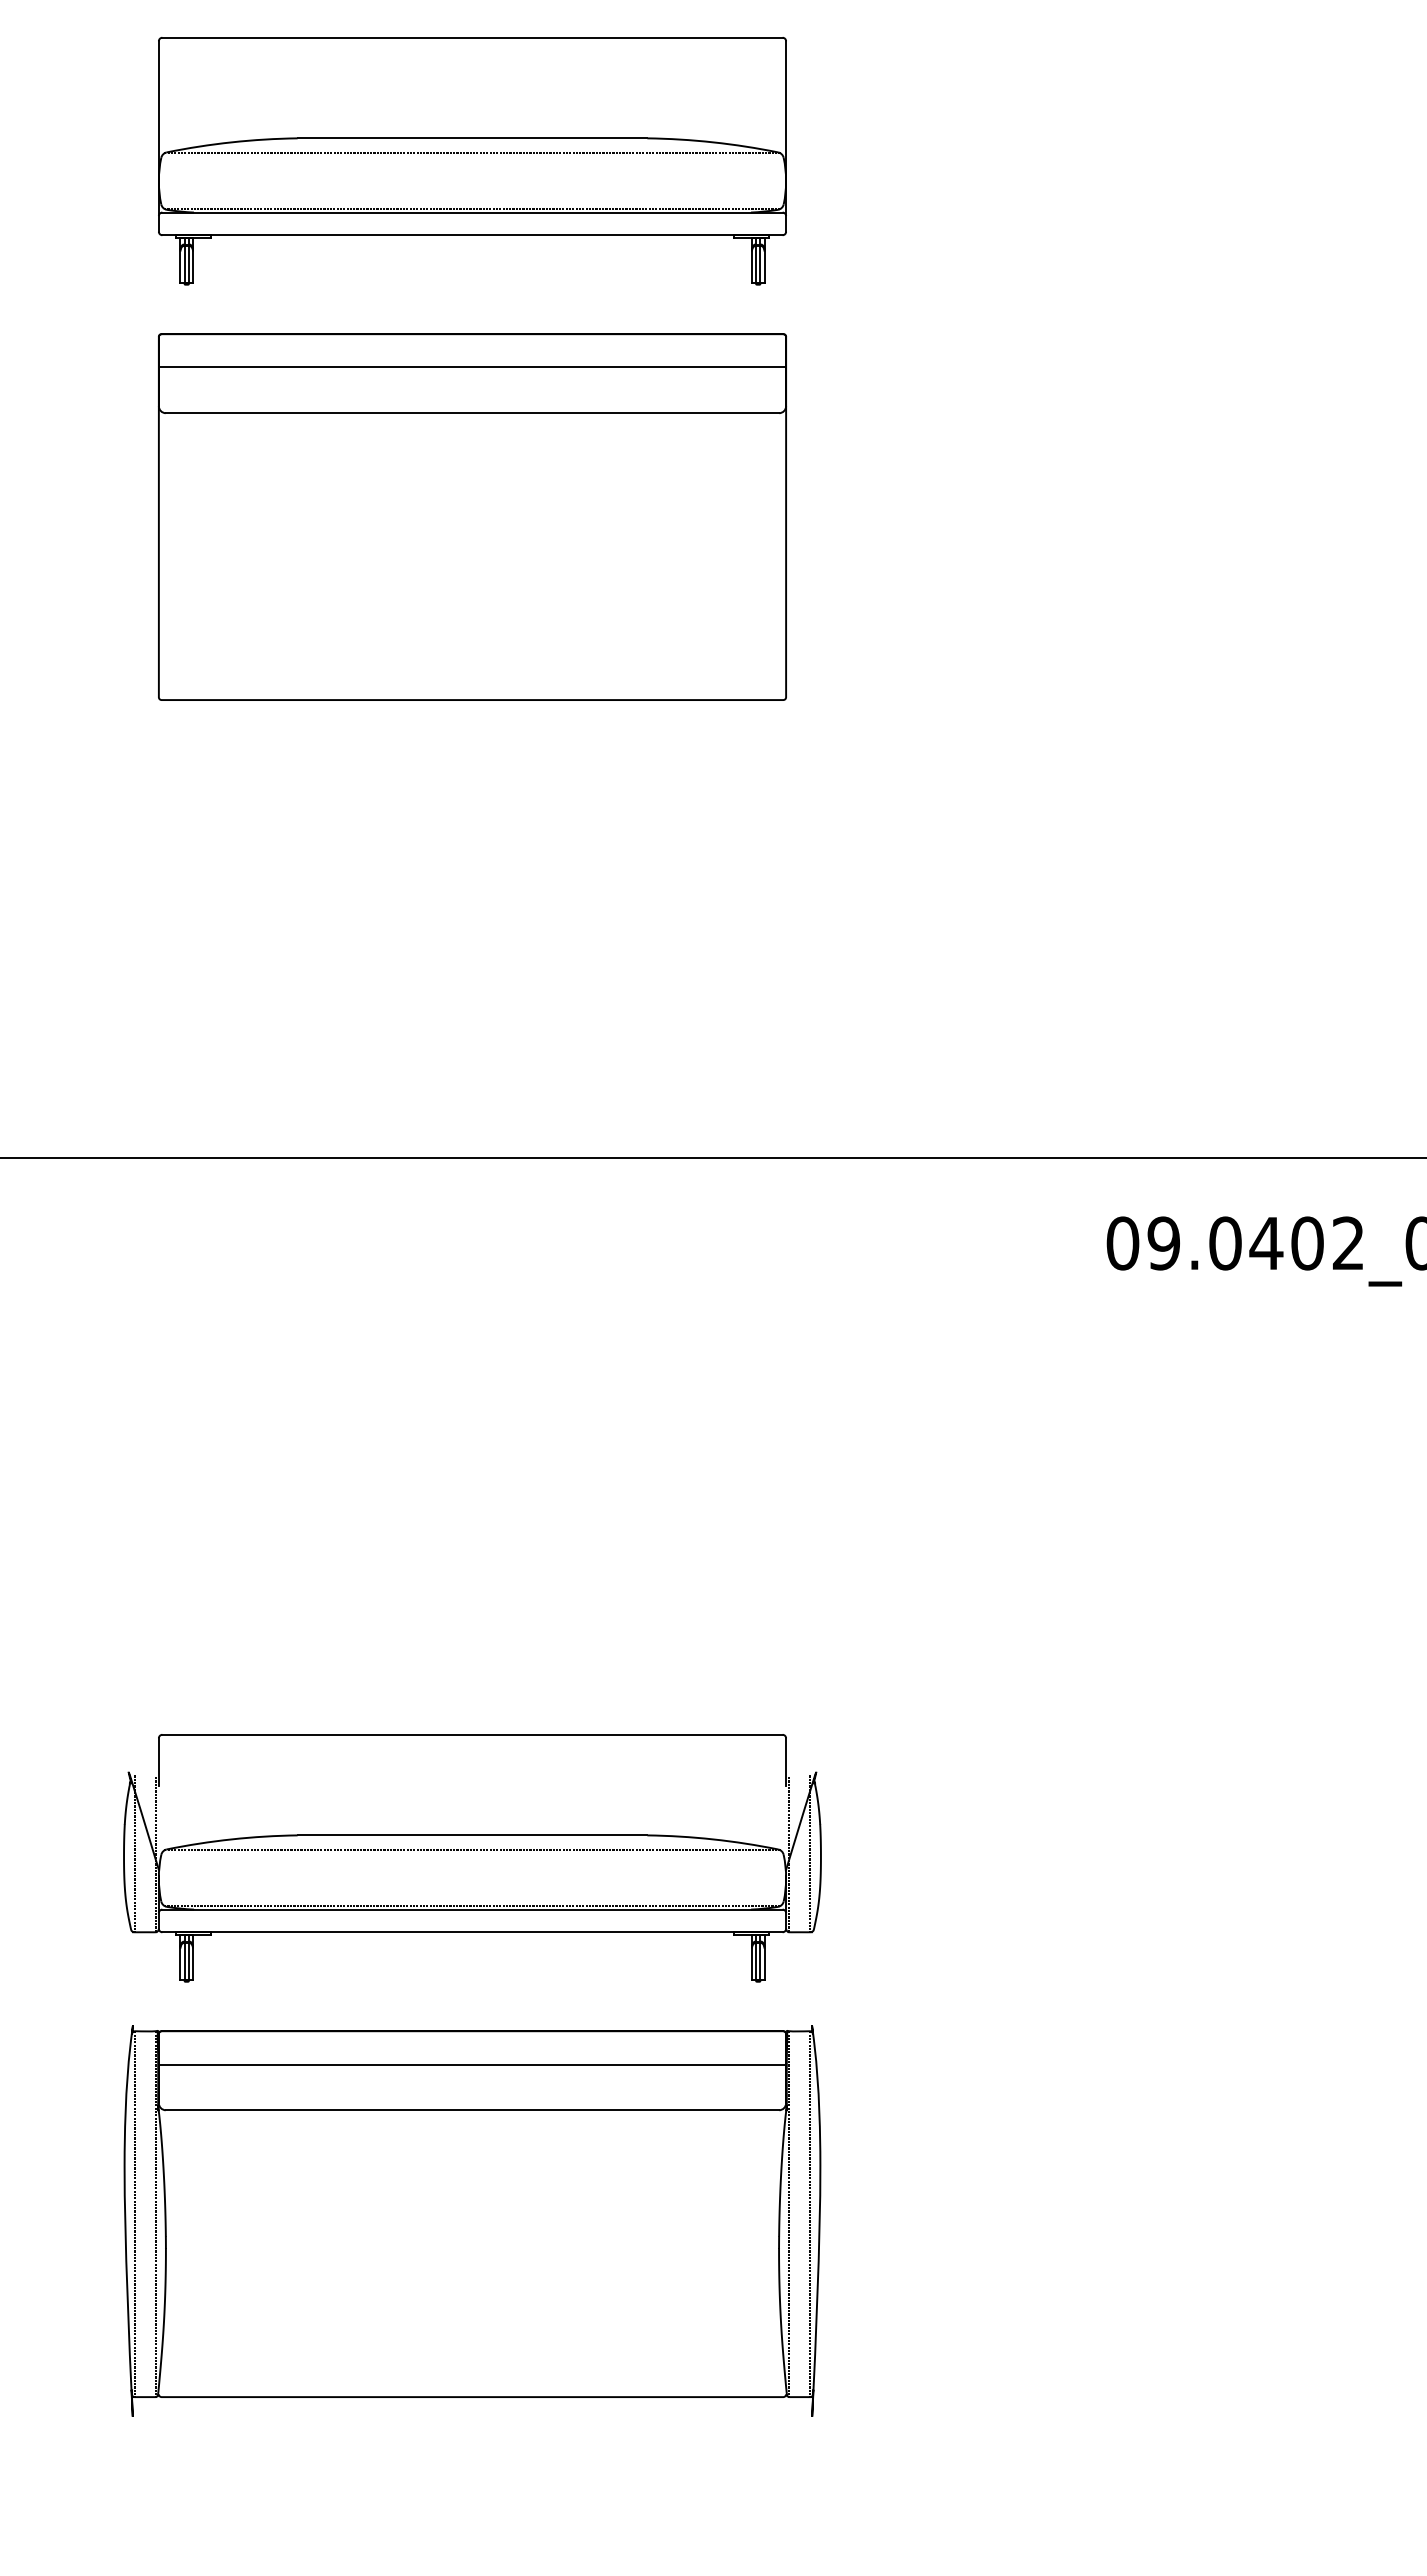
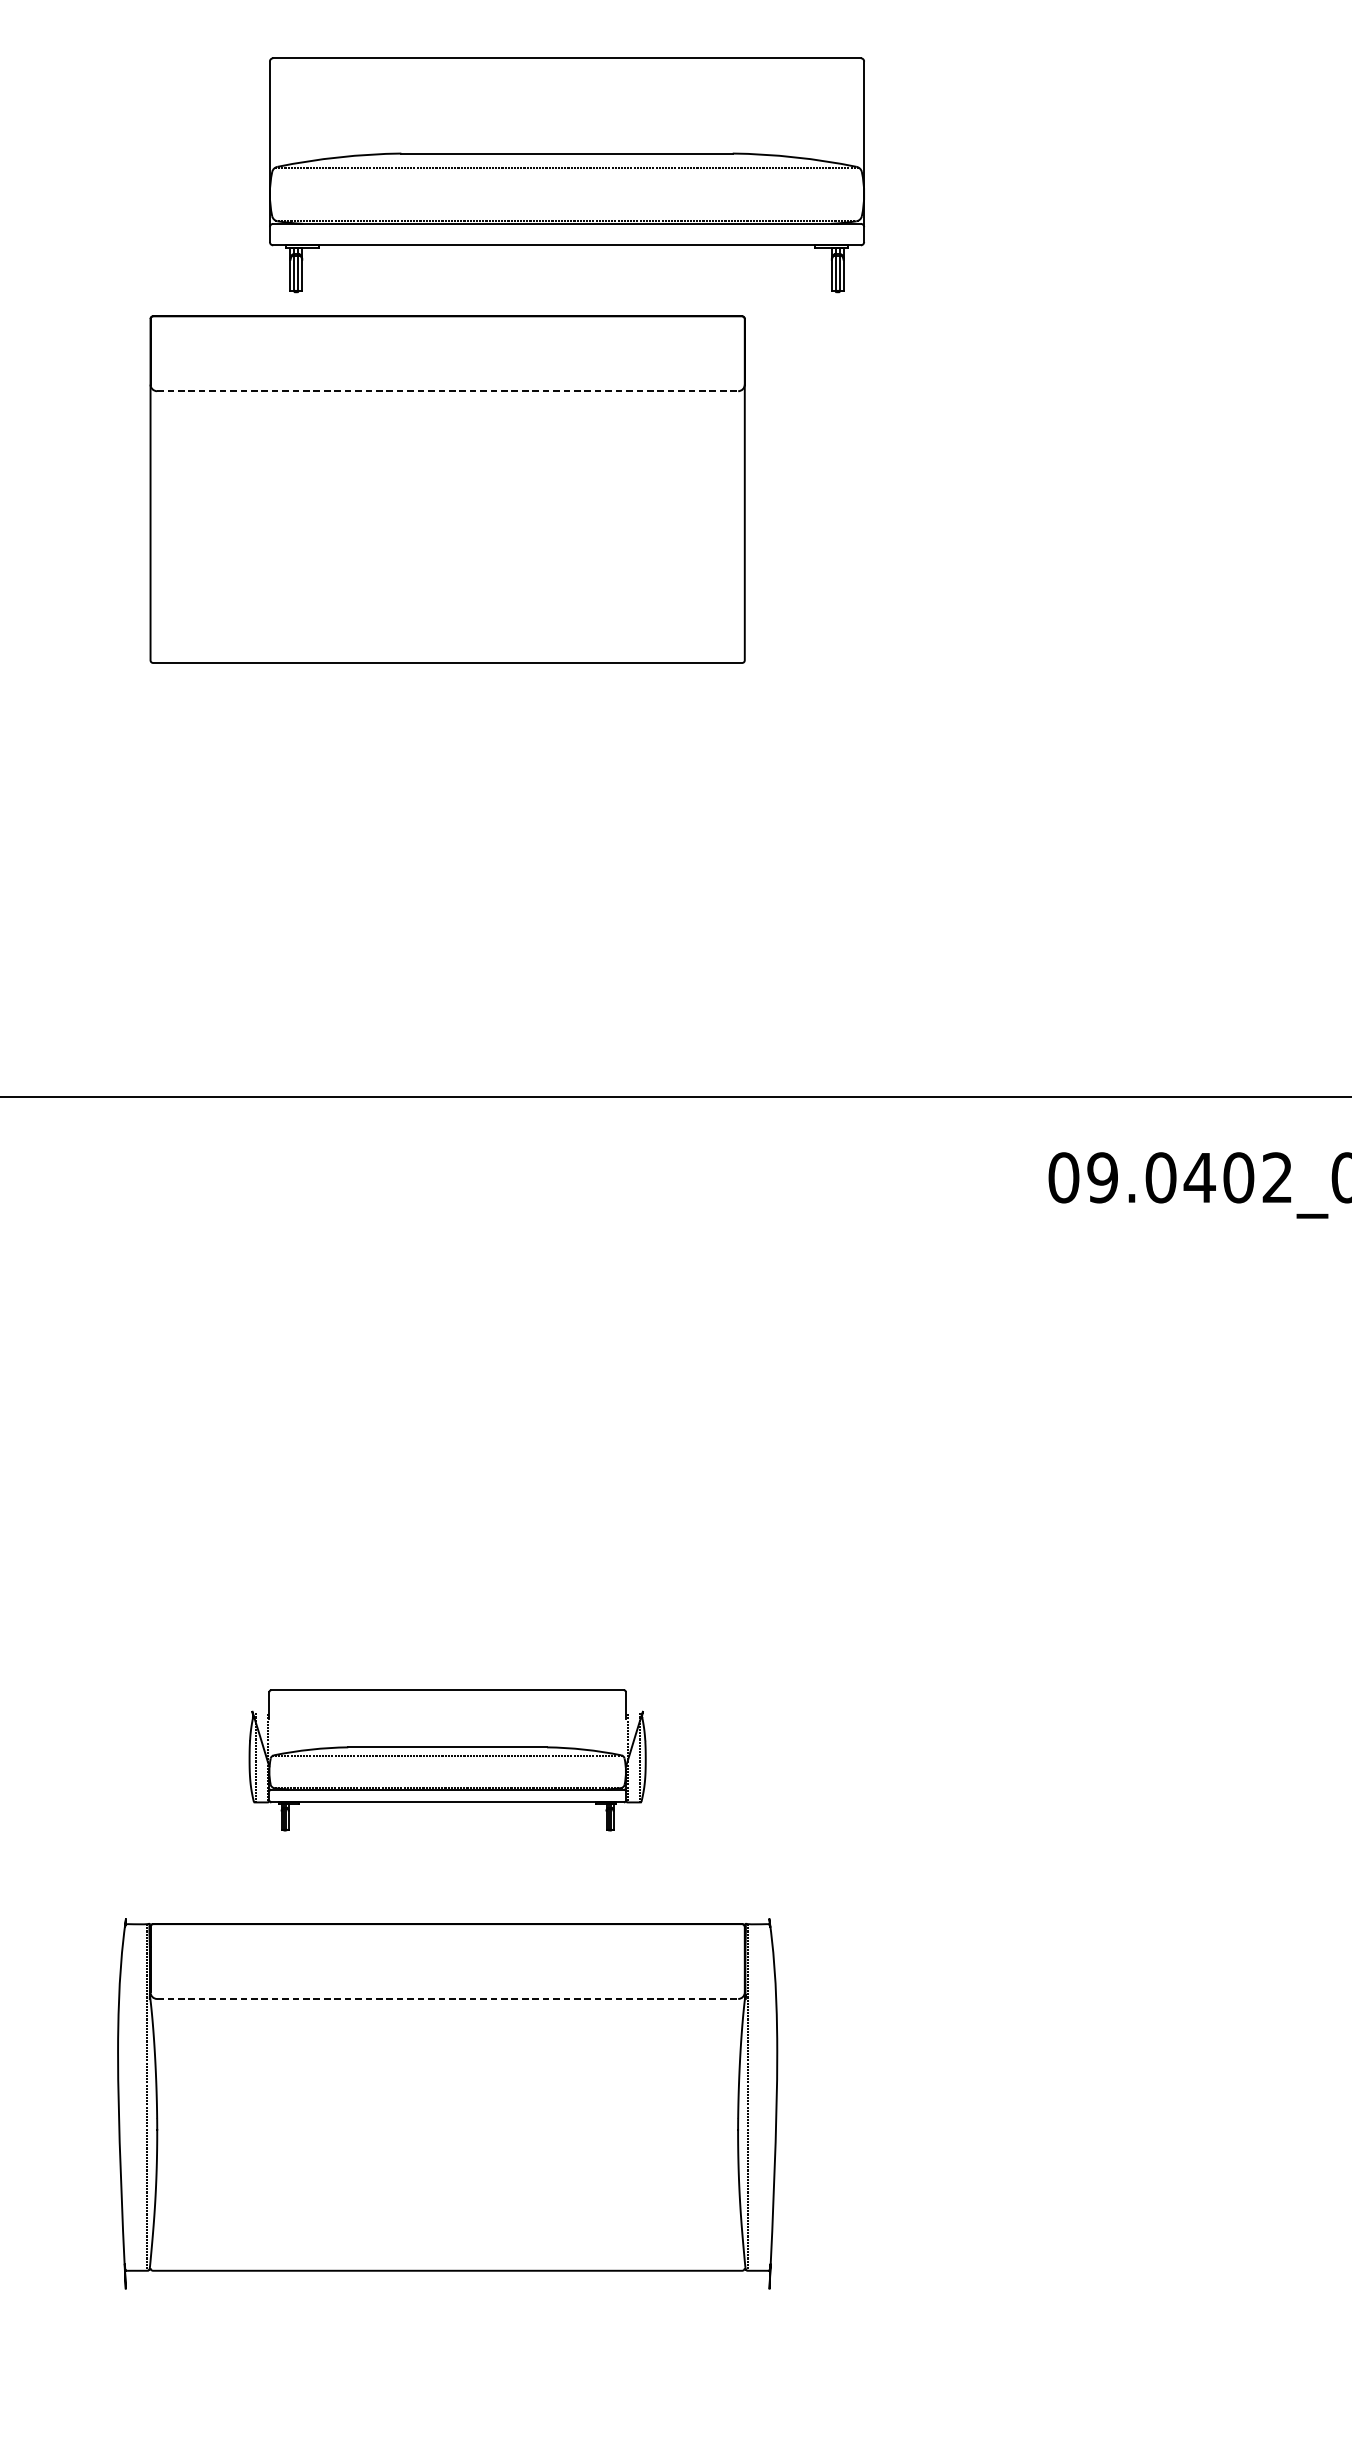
part: (472, 161) -> (567, 175), moved
line: (472, 367) -> (447, 347), removed
line: (472, 413) -> (447, 391), solid -> dashed
part: (472, 1858) -> (447, 1760), size x0.6
line: (472, 2064) -> (447, 1955), removed
line: (472, 2110) -> (447, 1999), solid -> dashed
line: (134, 2214) -> (127, 2097), removed
line: (810, 2214) -> (767, 2097), removed

